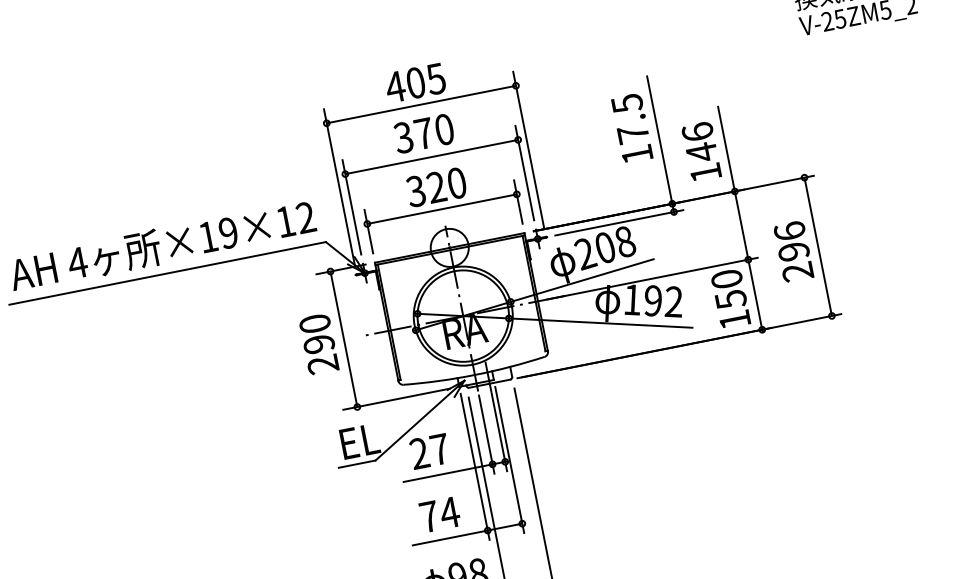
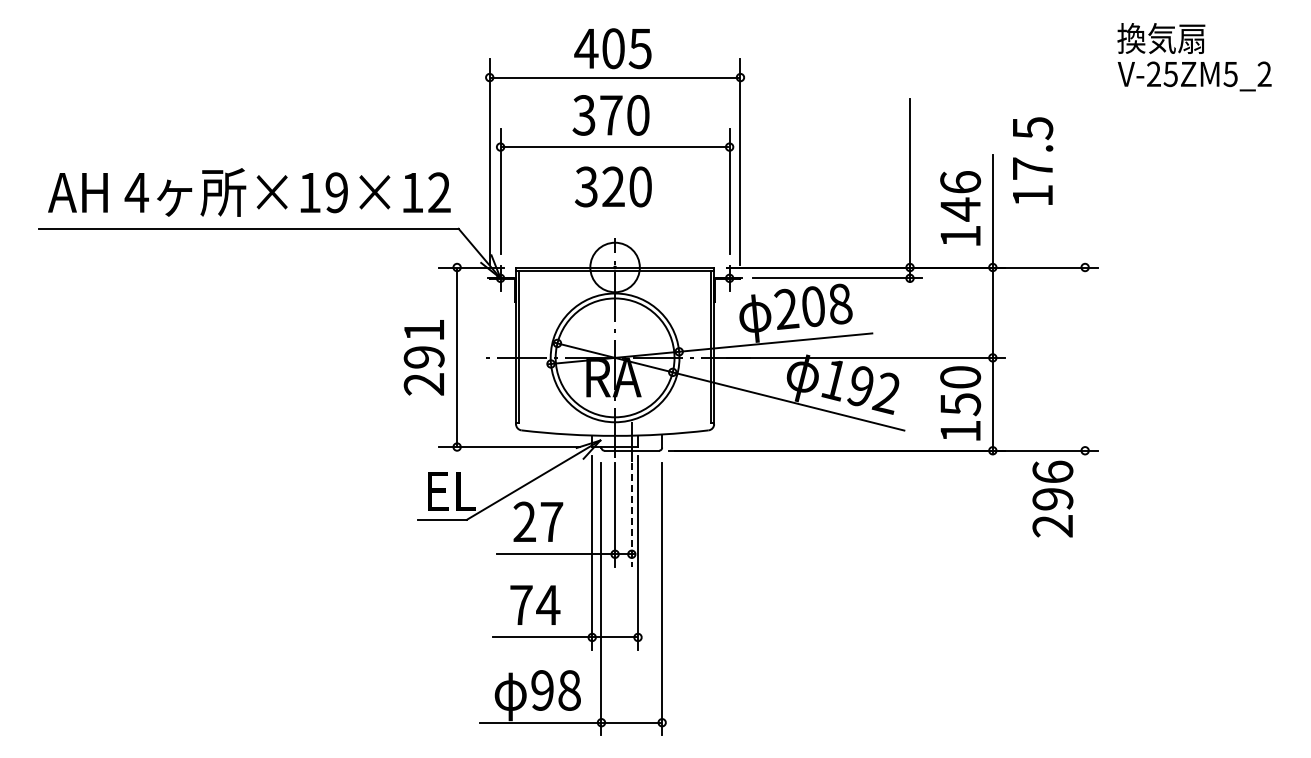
text: (632, 127) -> (1033, 160), moved
part: (441, 209) -> (614, 216), removed
line: (818, 246) -> (1085, 358), removed
text: (793, 251) -> (1052, 498), moved
text: (314, 324) -> (423, 330), 290 -> 291
line: (499, 431) -> (631, 514), solid -> dashed

